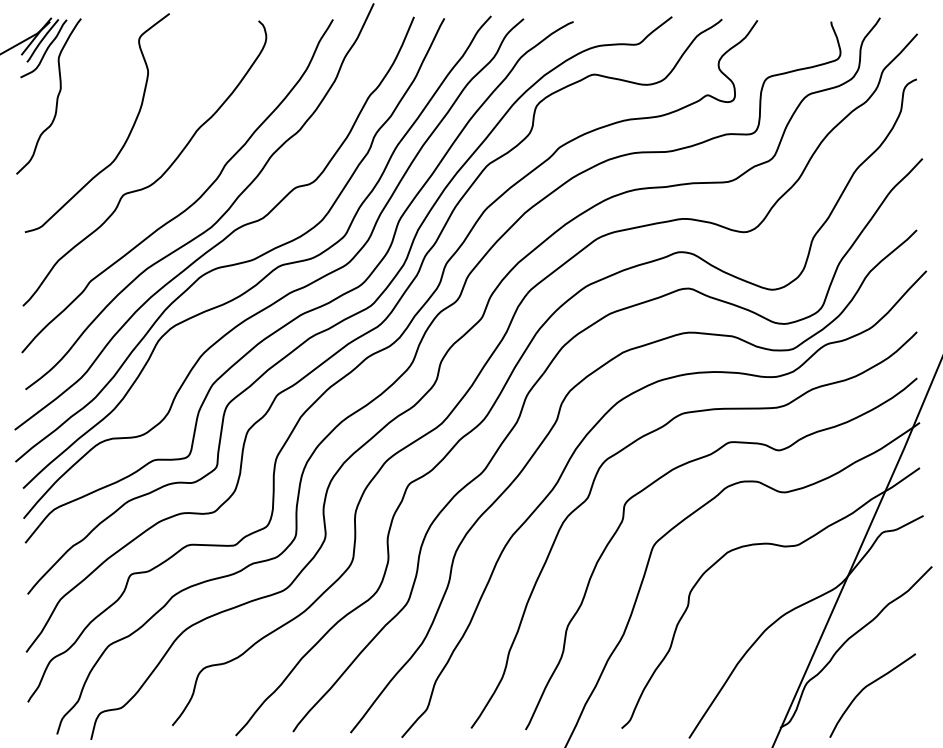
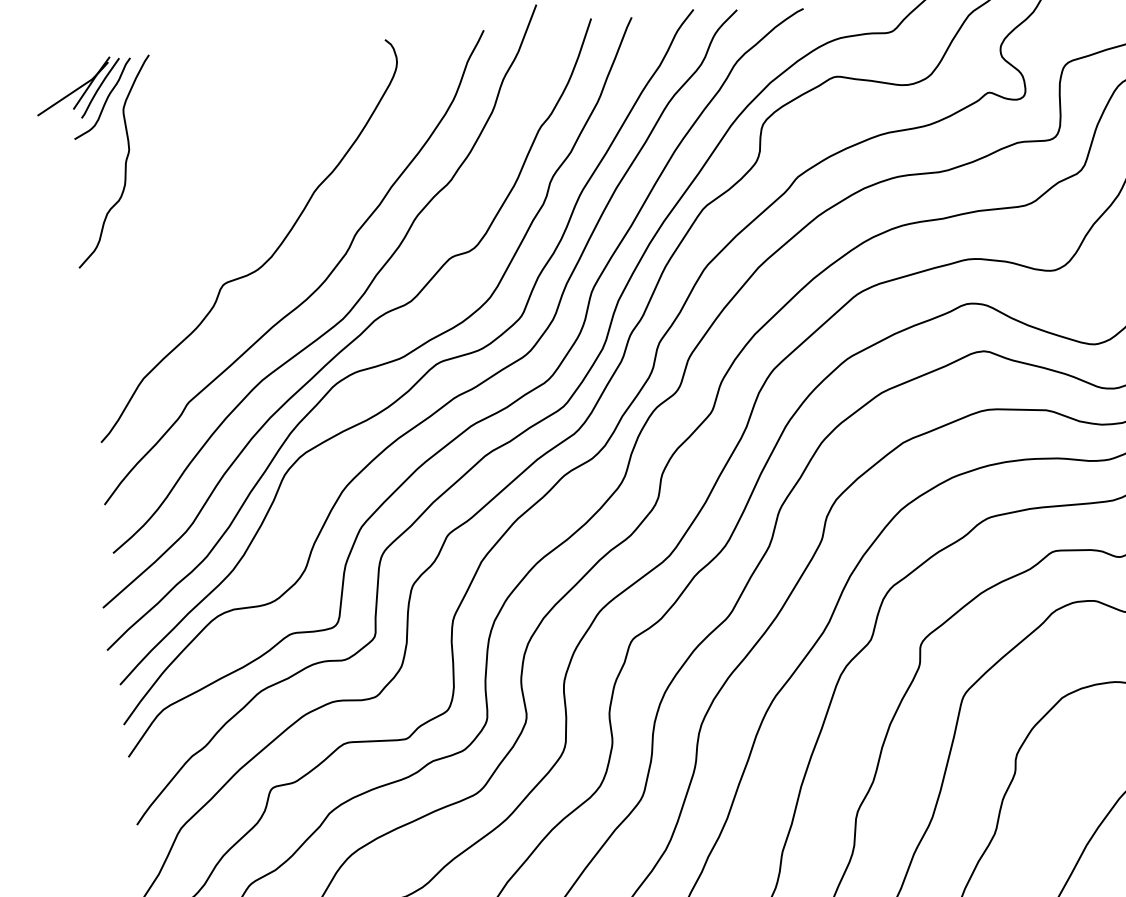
curve: (126, 138) -> (221, 209), removed

